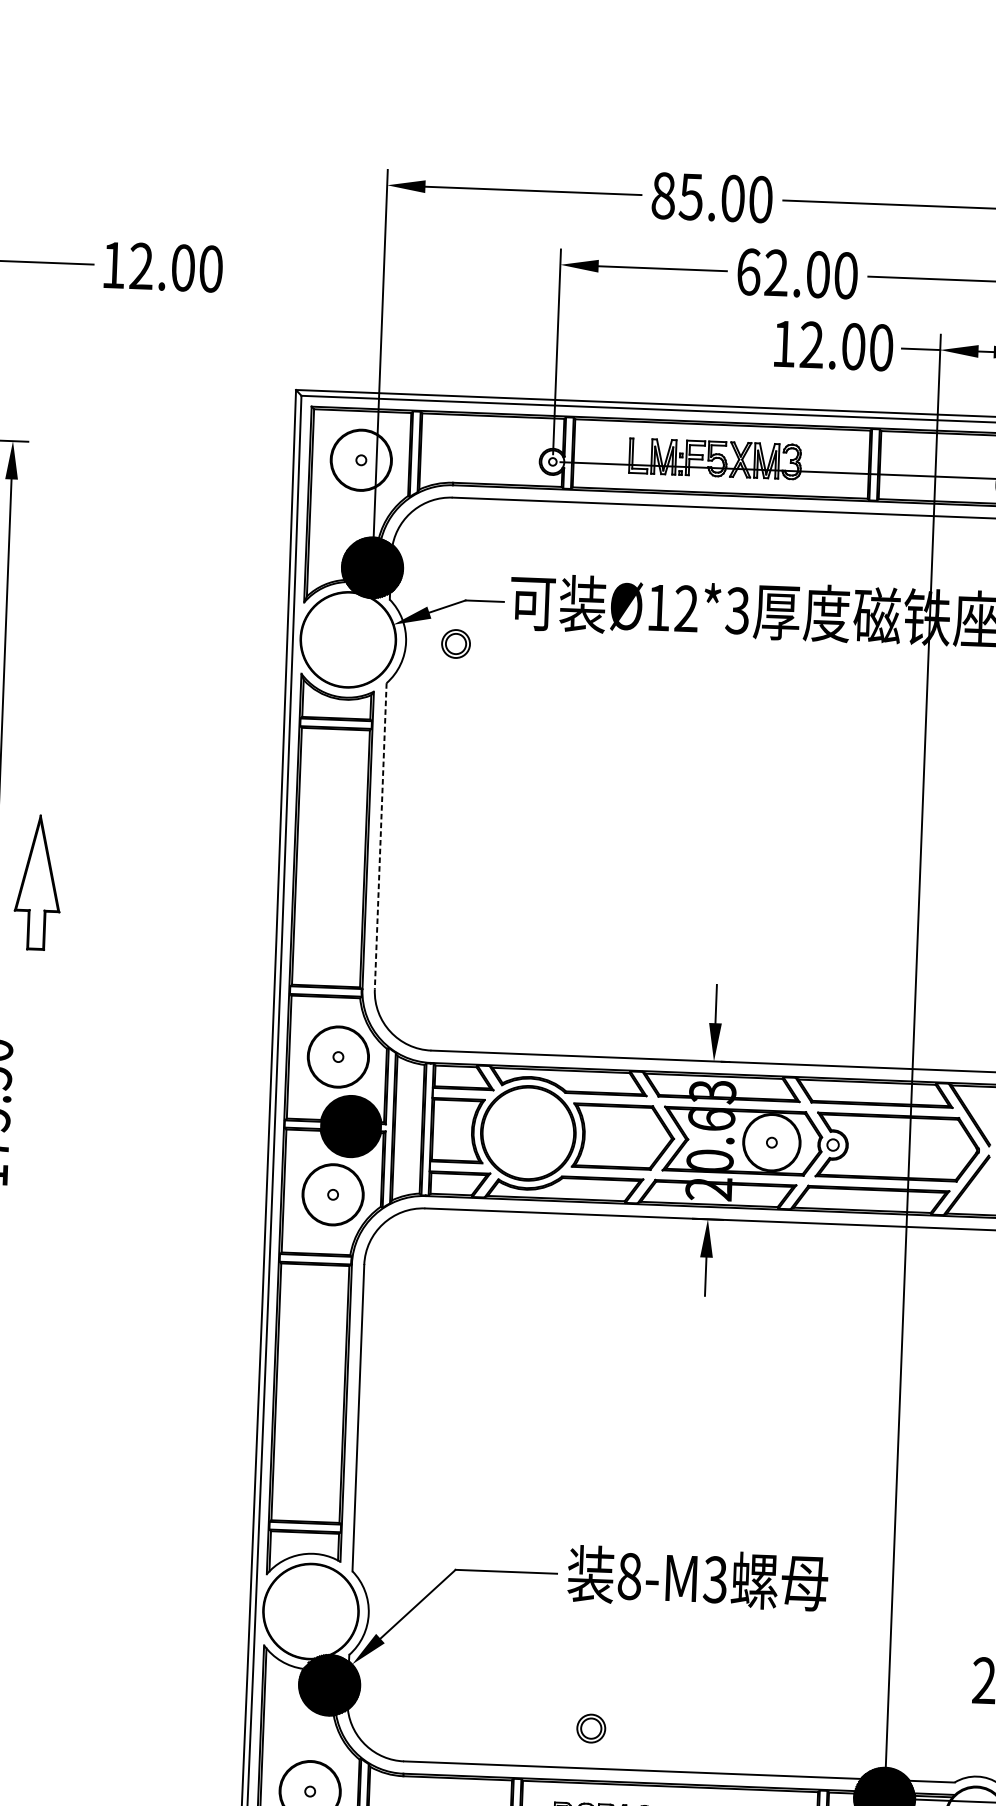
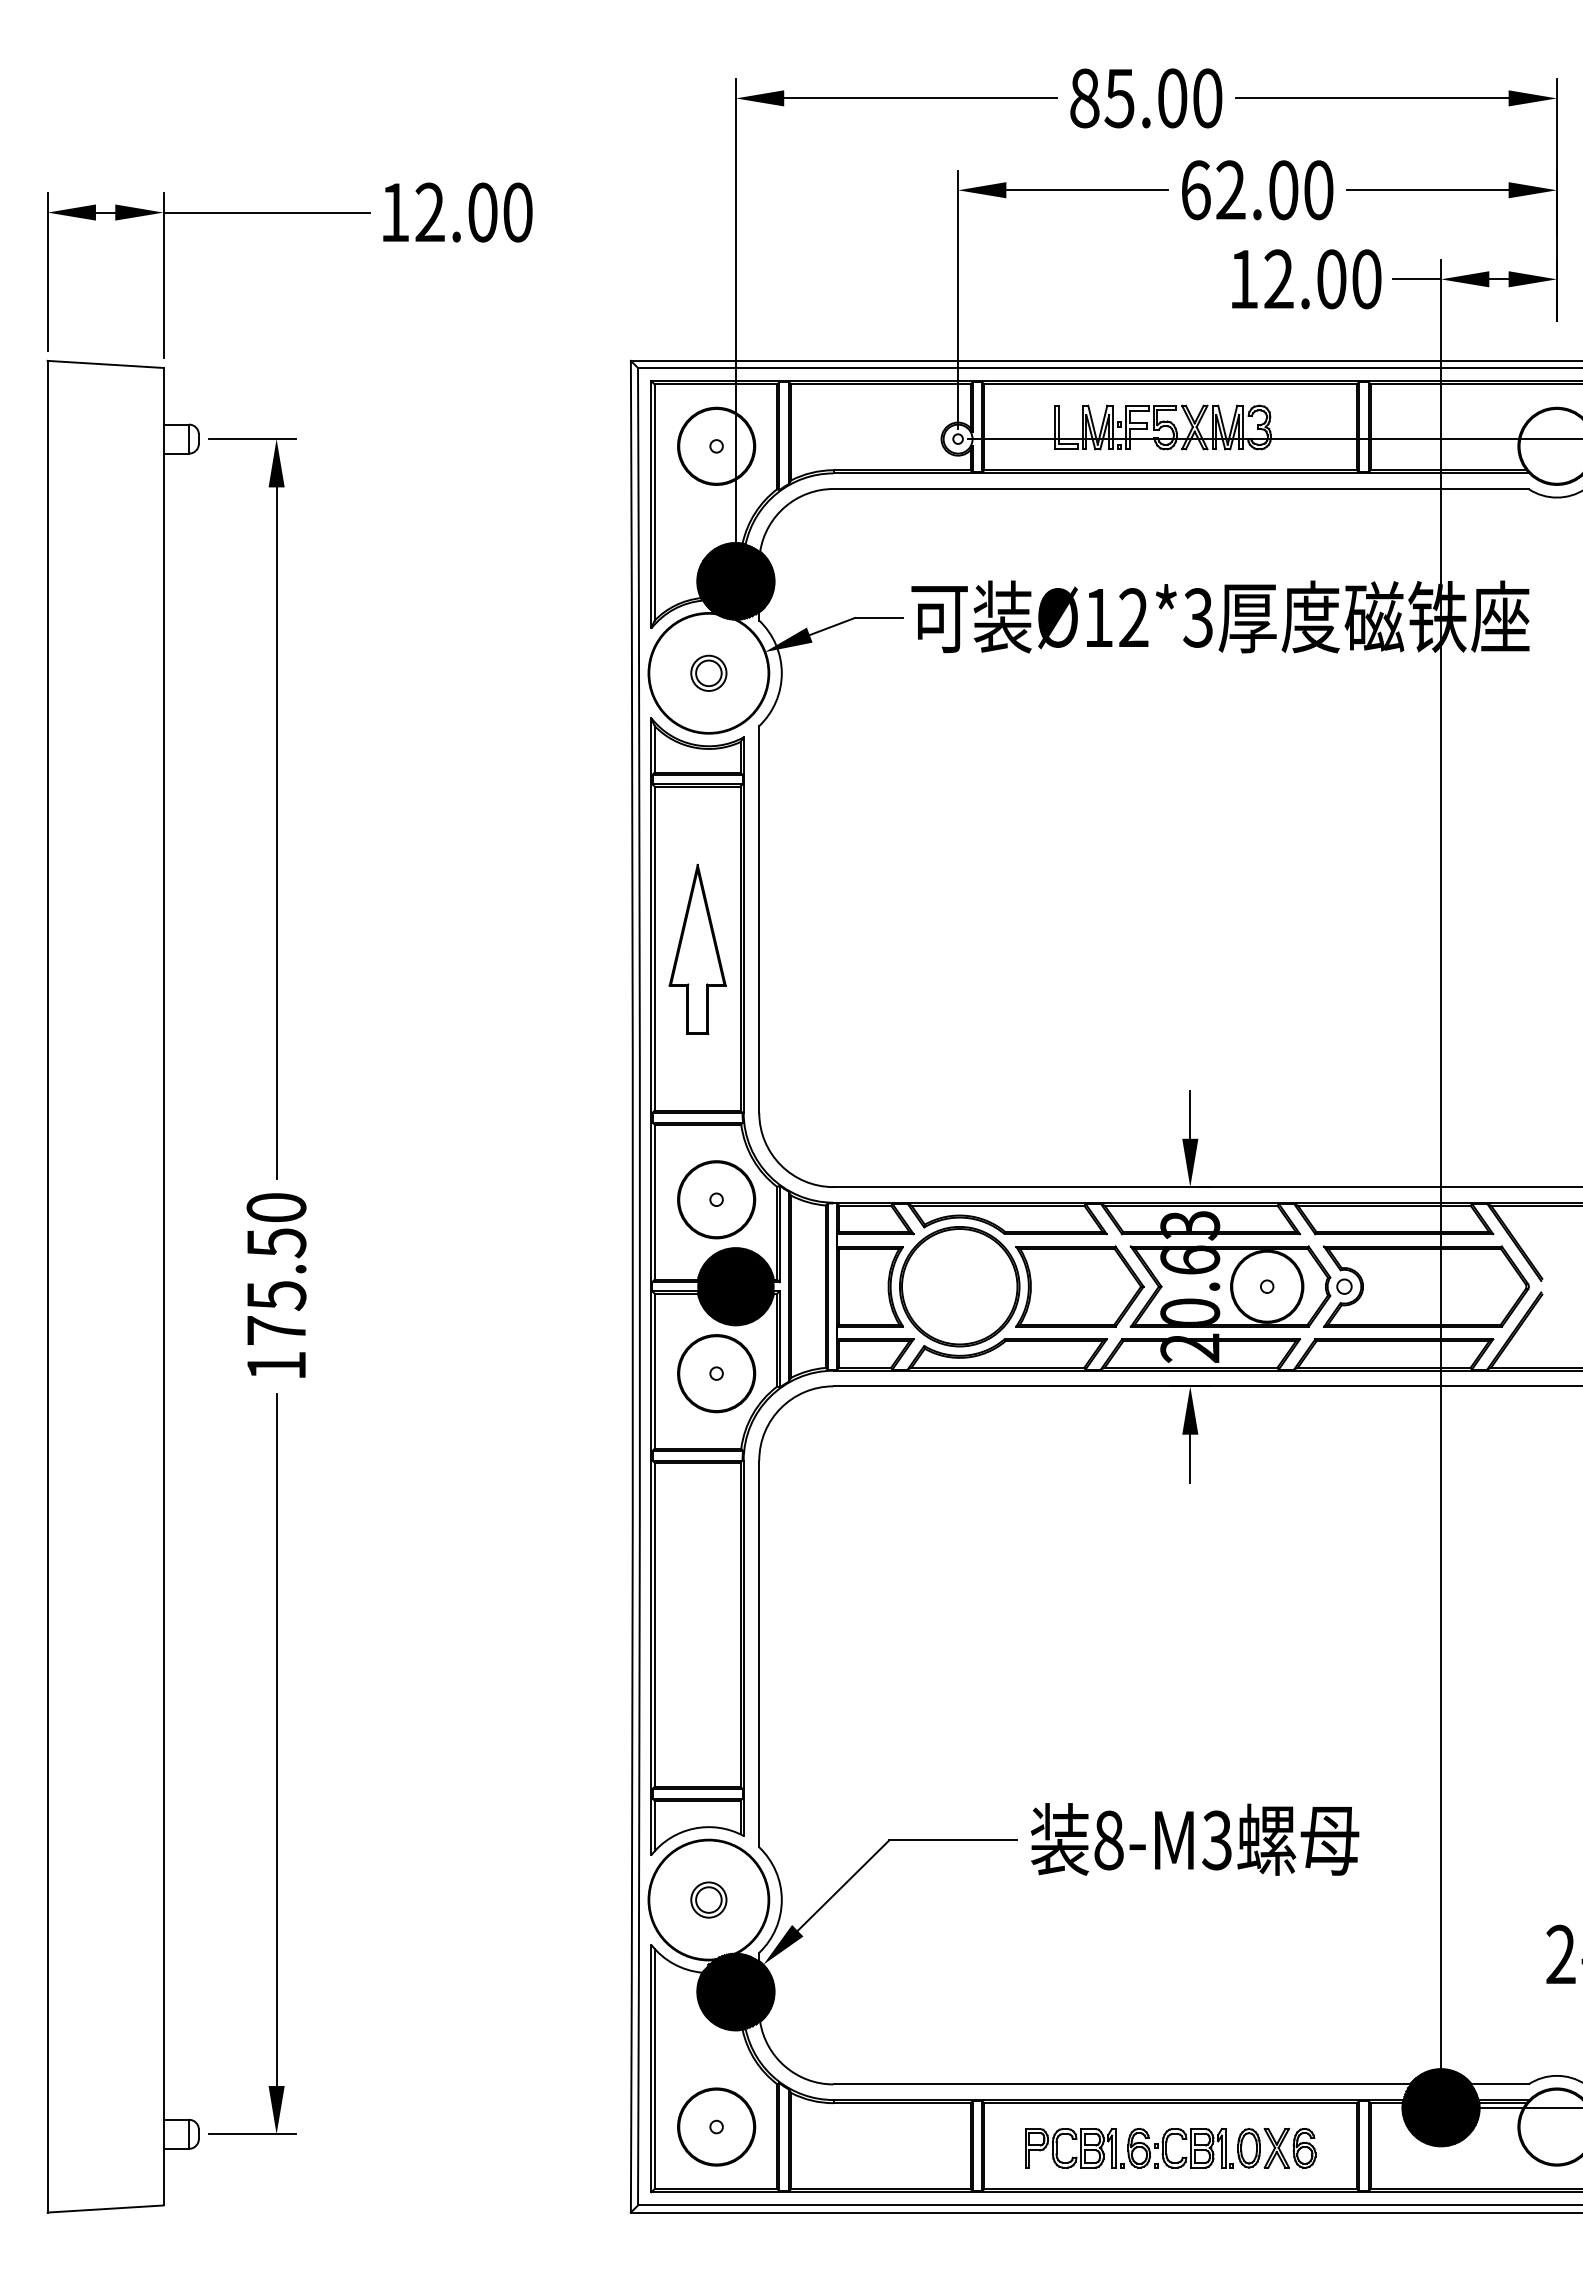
part: (455, 643) -> (708, 672), moved
line: (380, 836) -> (759, 919), dashed -> solid
part: (38, 881) -> (697, 948), moved
part: (590, 1728) -> (708, 1899), moved

